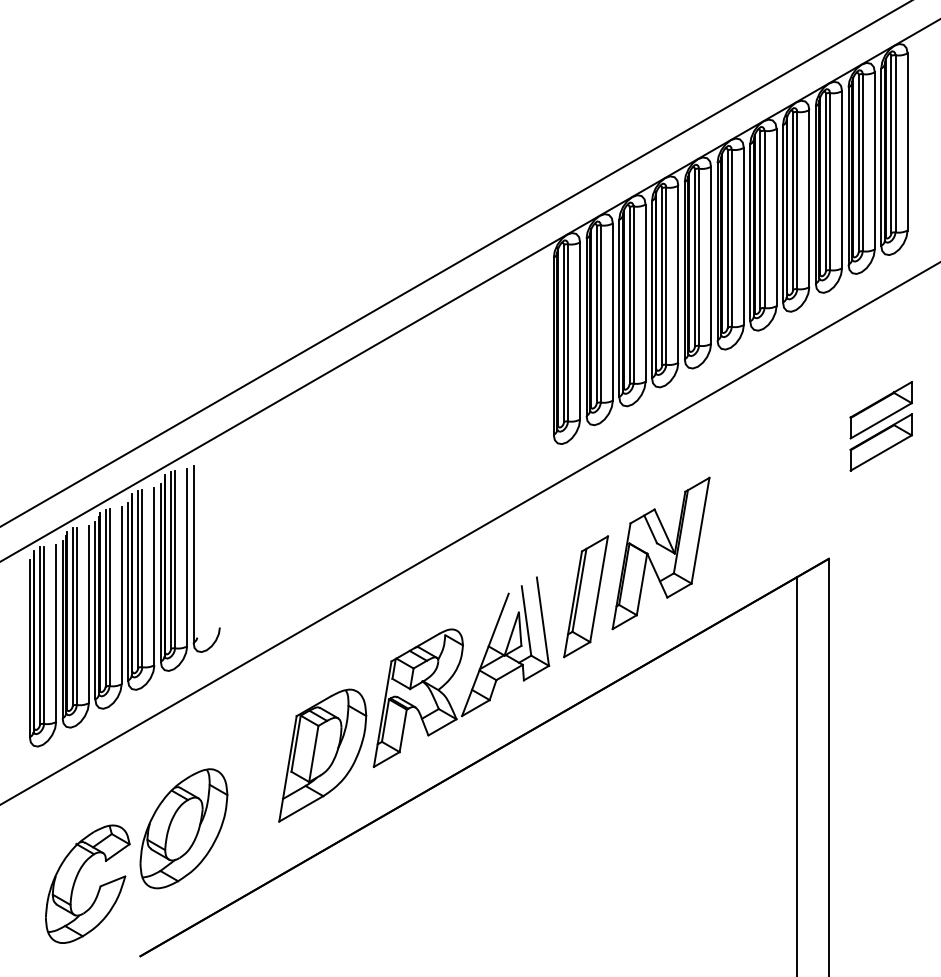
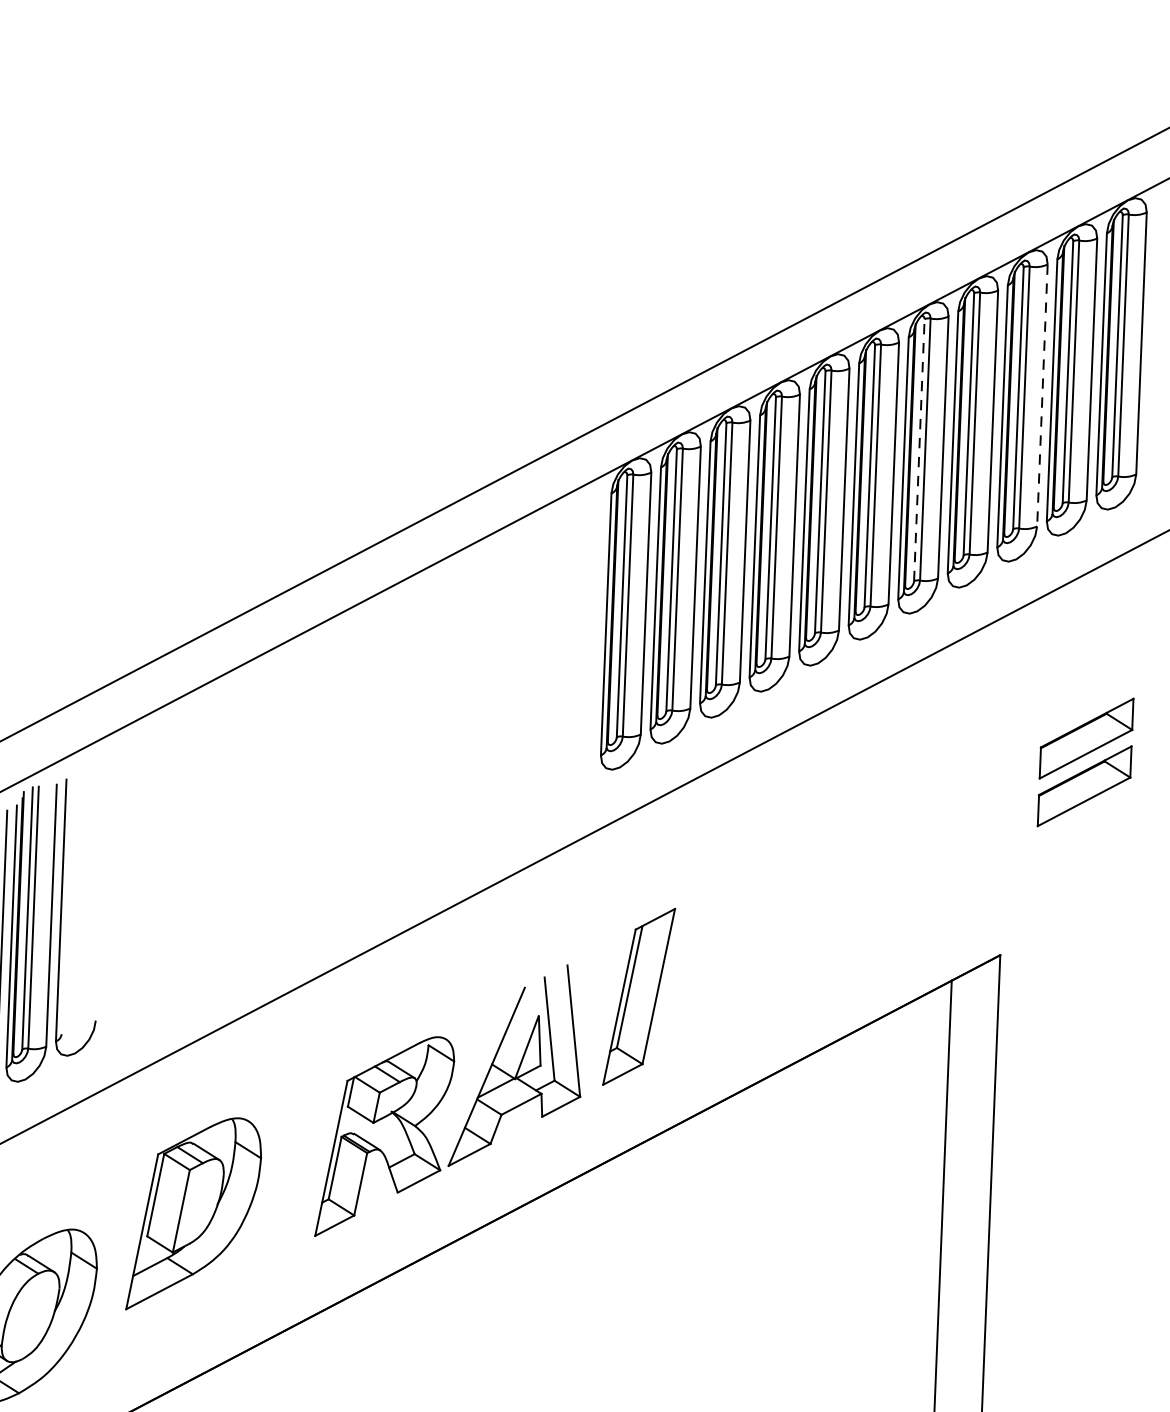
line: (842, 179) -> (1043, 395), solid -> dashed
line: (760, 220) -> (919, 450), solid -> dashed
part: (660, 553) -> (751, 937), removed
part: (322, 755) -> (194, 1214), moved

